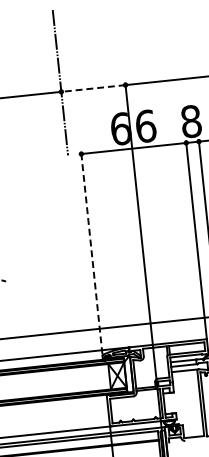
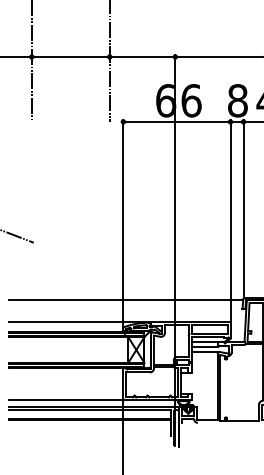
line: (93, 88) -> (142, 56), dashed -> solid
line: (91, 252) -> (123, 222), dashed -> solid

